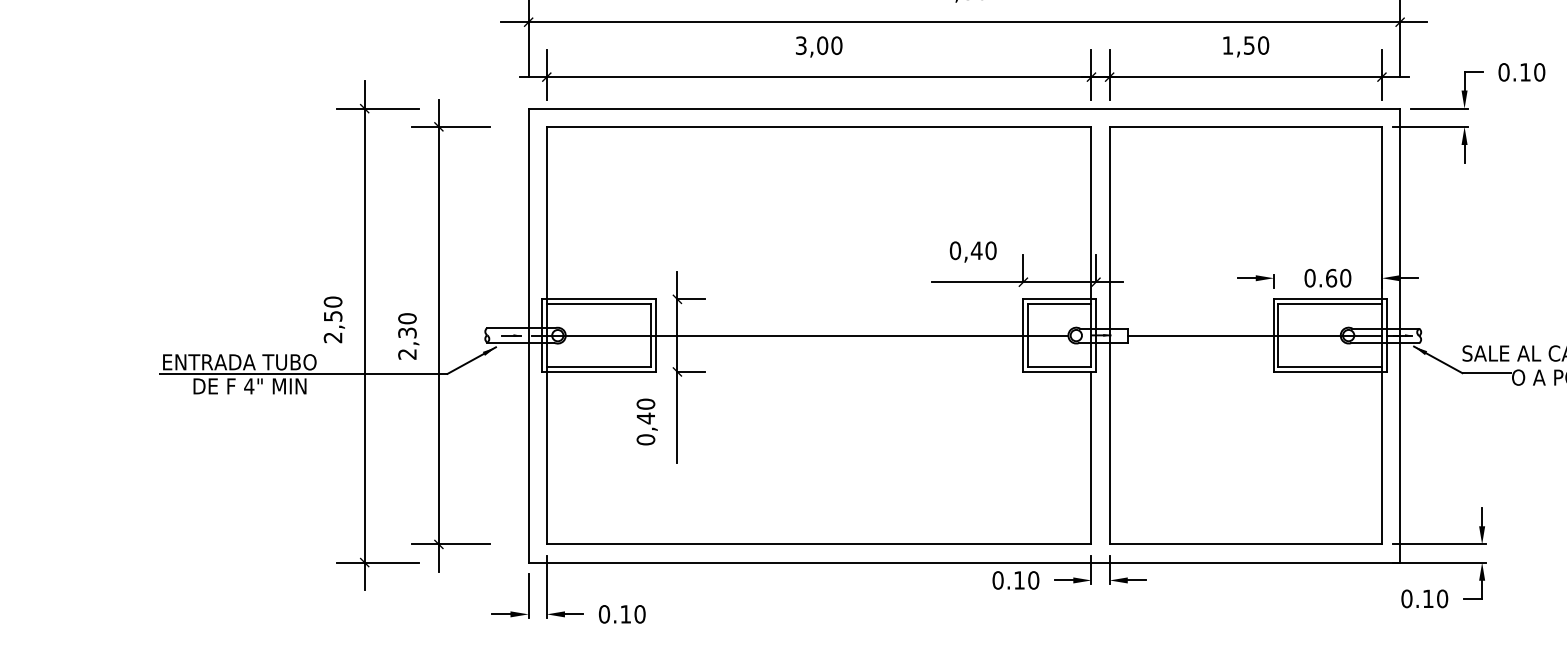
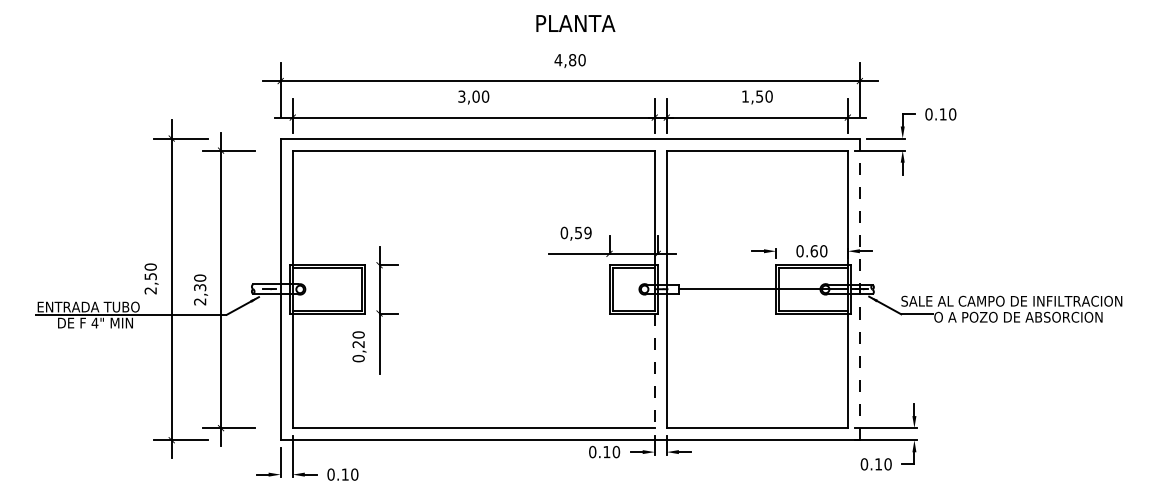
text: (982, 251) -> (582, 233), 0,40 -> 0,59
line: (799, 335) -> (460, 289), removed
line: (1399, 335) -> (859, 289), solid -> dashed
text: (645, 418) -> (358, 344), 0,40 -> 0,20
line: (1091, 459) -> (654, 371), solid -> dashed

